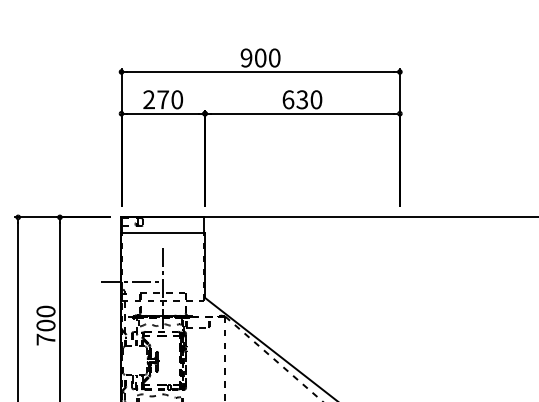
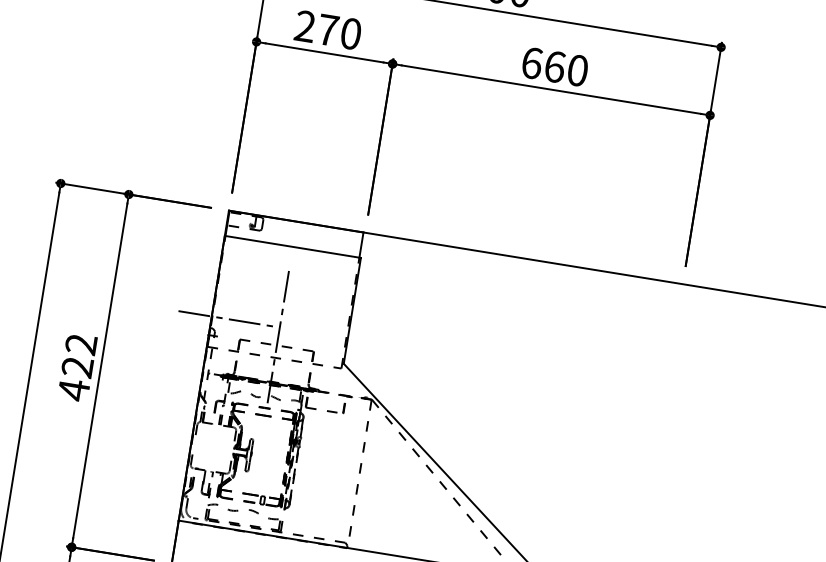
text: (302, 99) -> (555, 66), 630 -> 660
text: (45, 325) -> (76, 366), 700 -> 422

